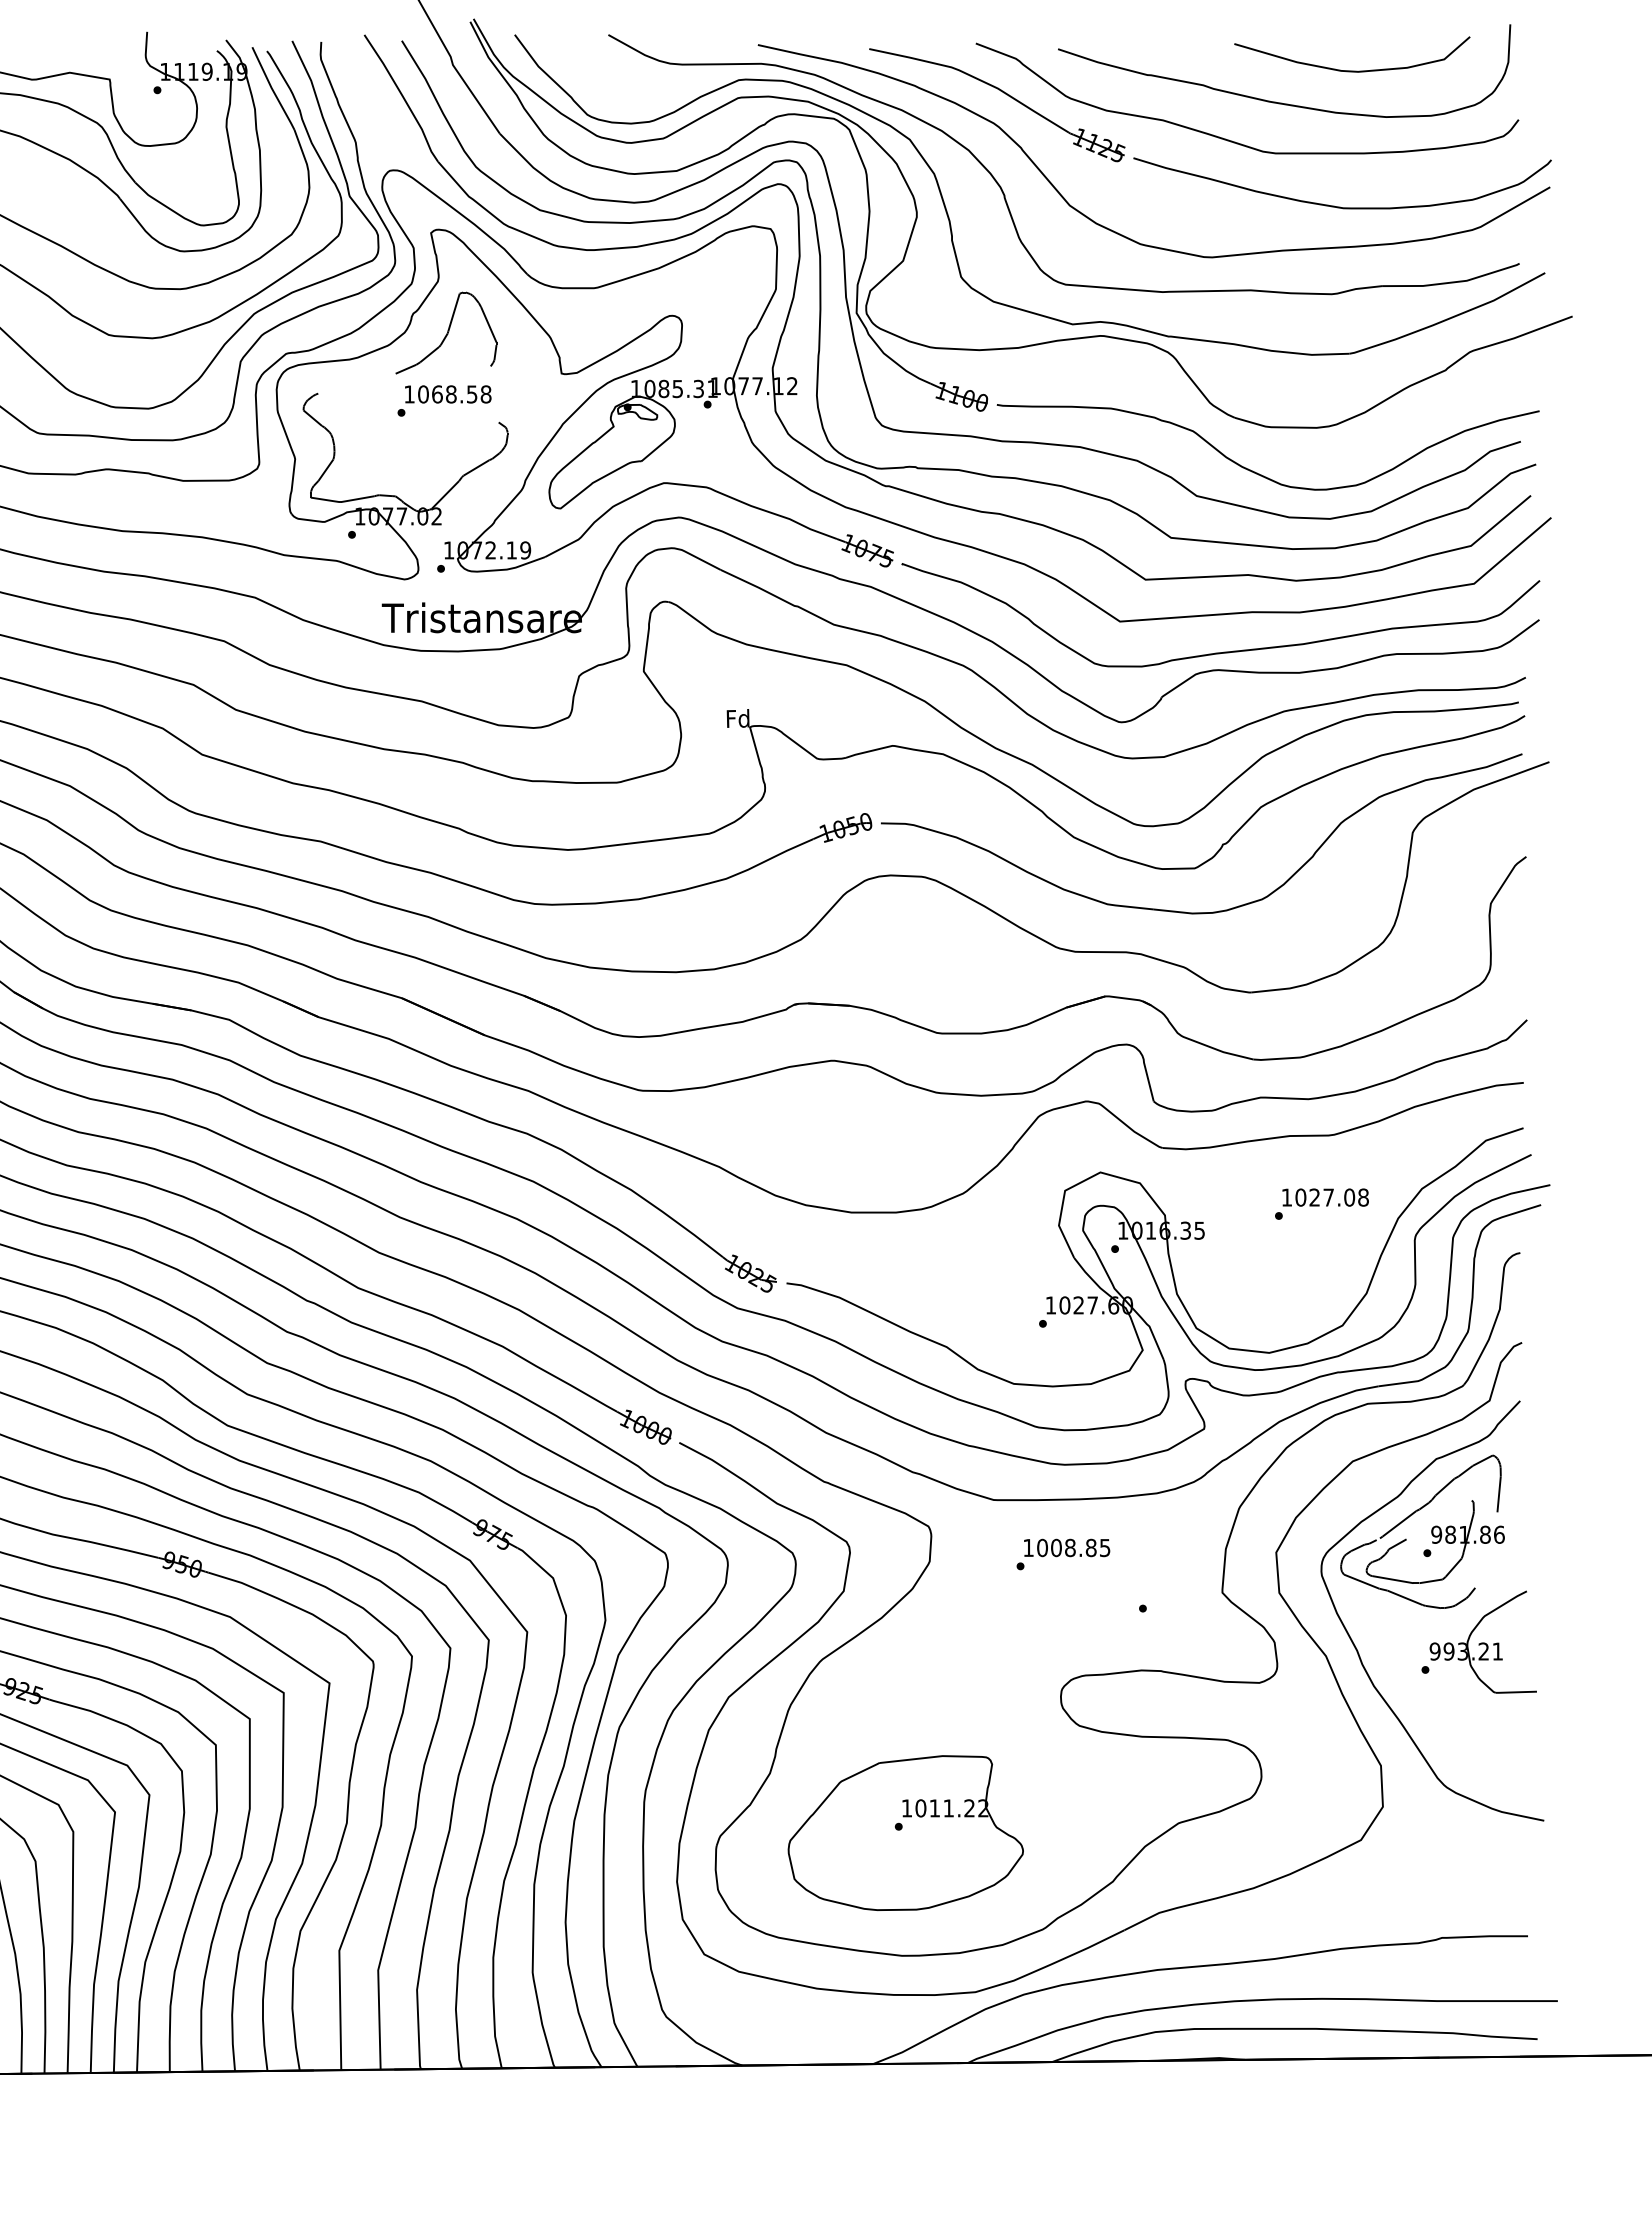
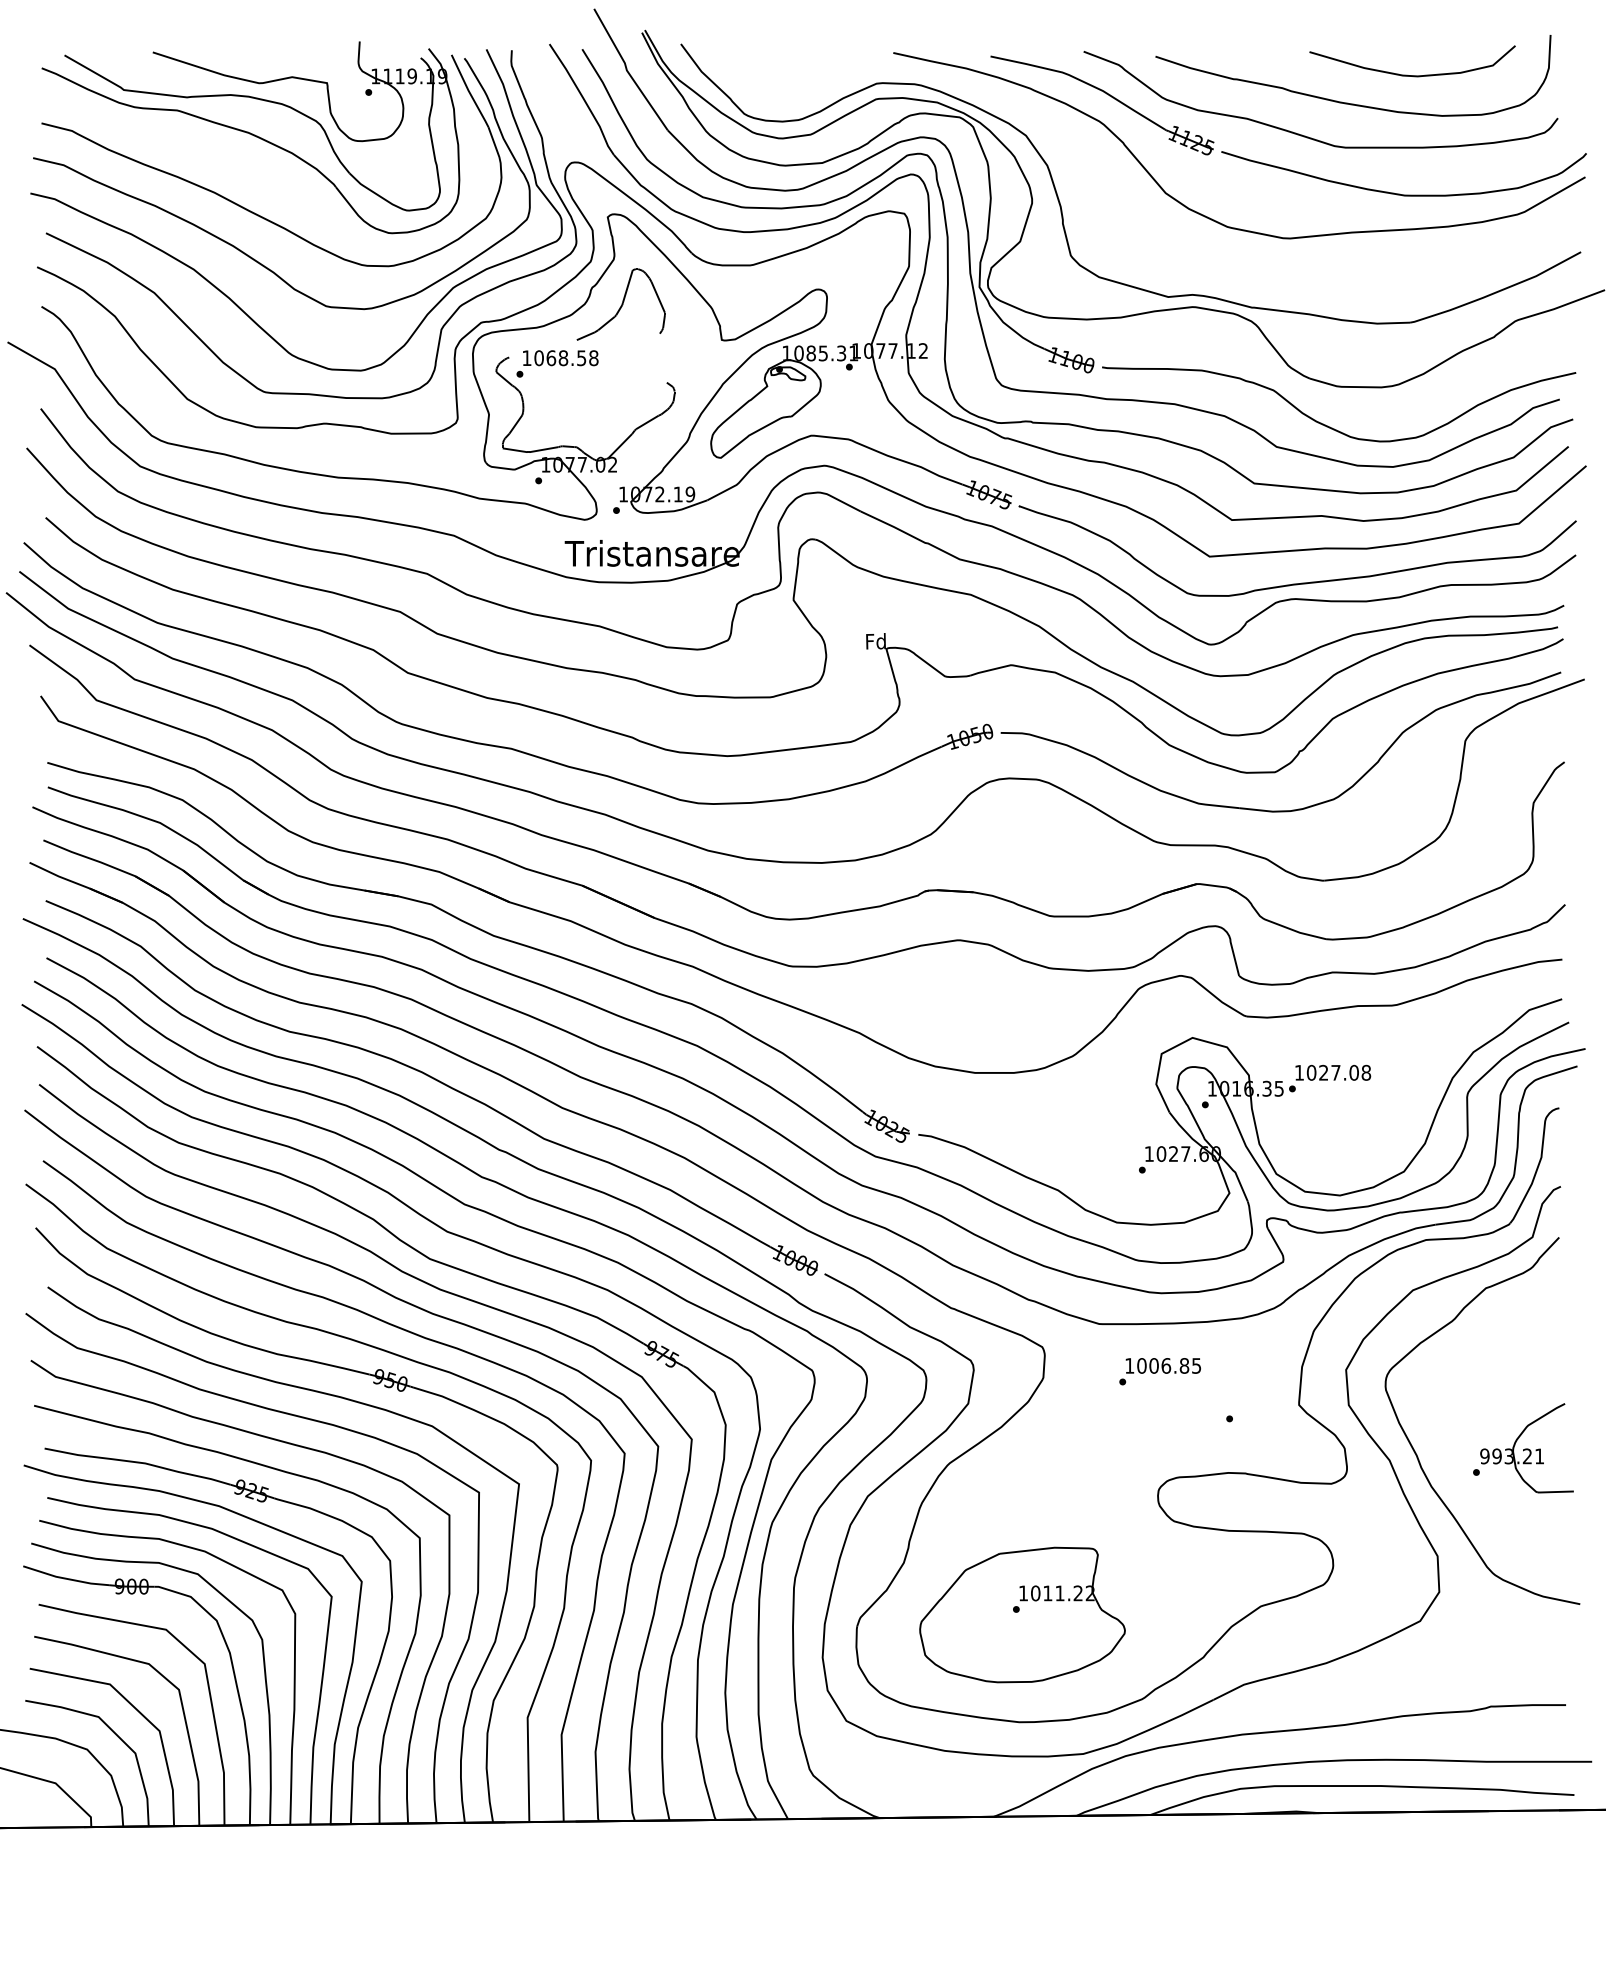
part: (1005, 194) -> (1109, 183), removed
text: (444, 400) -> (557, 363), moved
text: (1322, 1204) -> (1330, 1078), moved
part: (1431, 1531) -> (1481, 1351), removed
text: (1070, 1547) -> (1166, 1365), 1008.85 -> 1006.85

